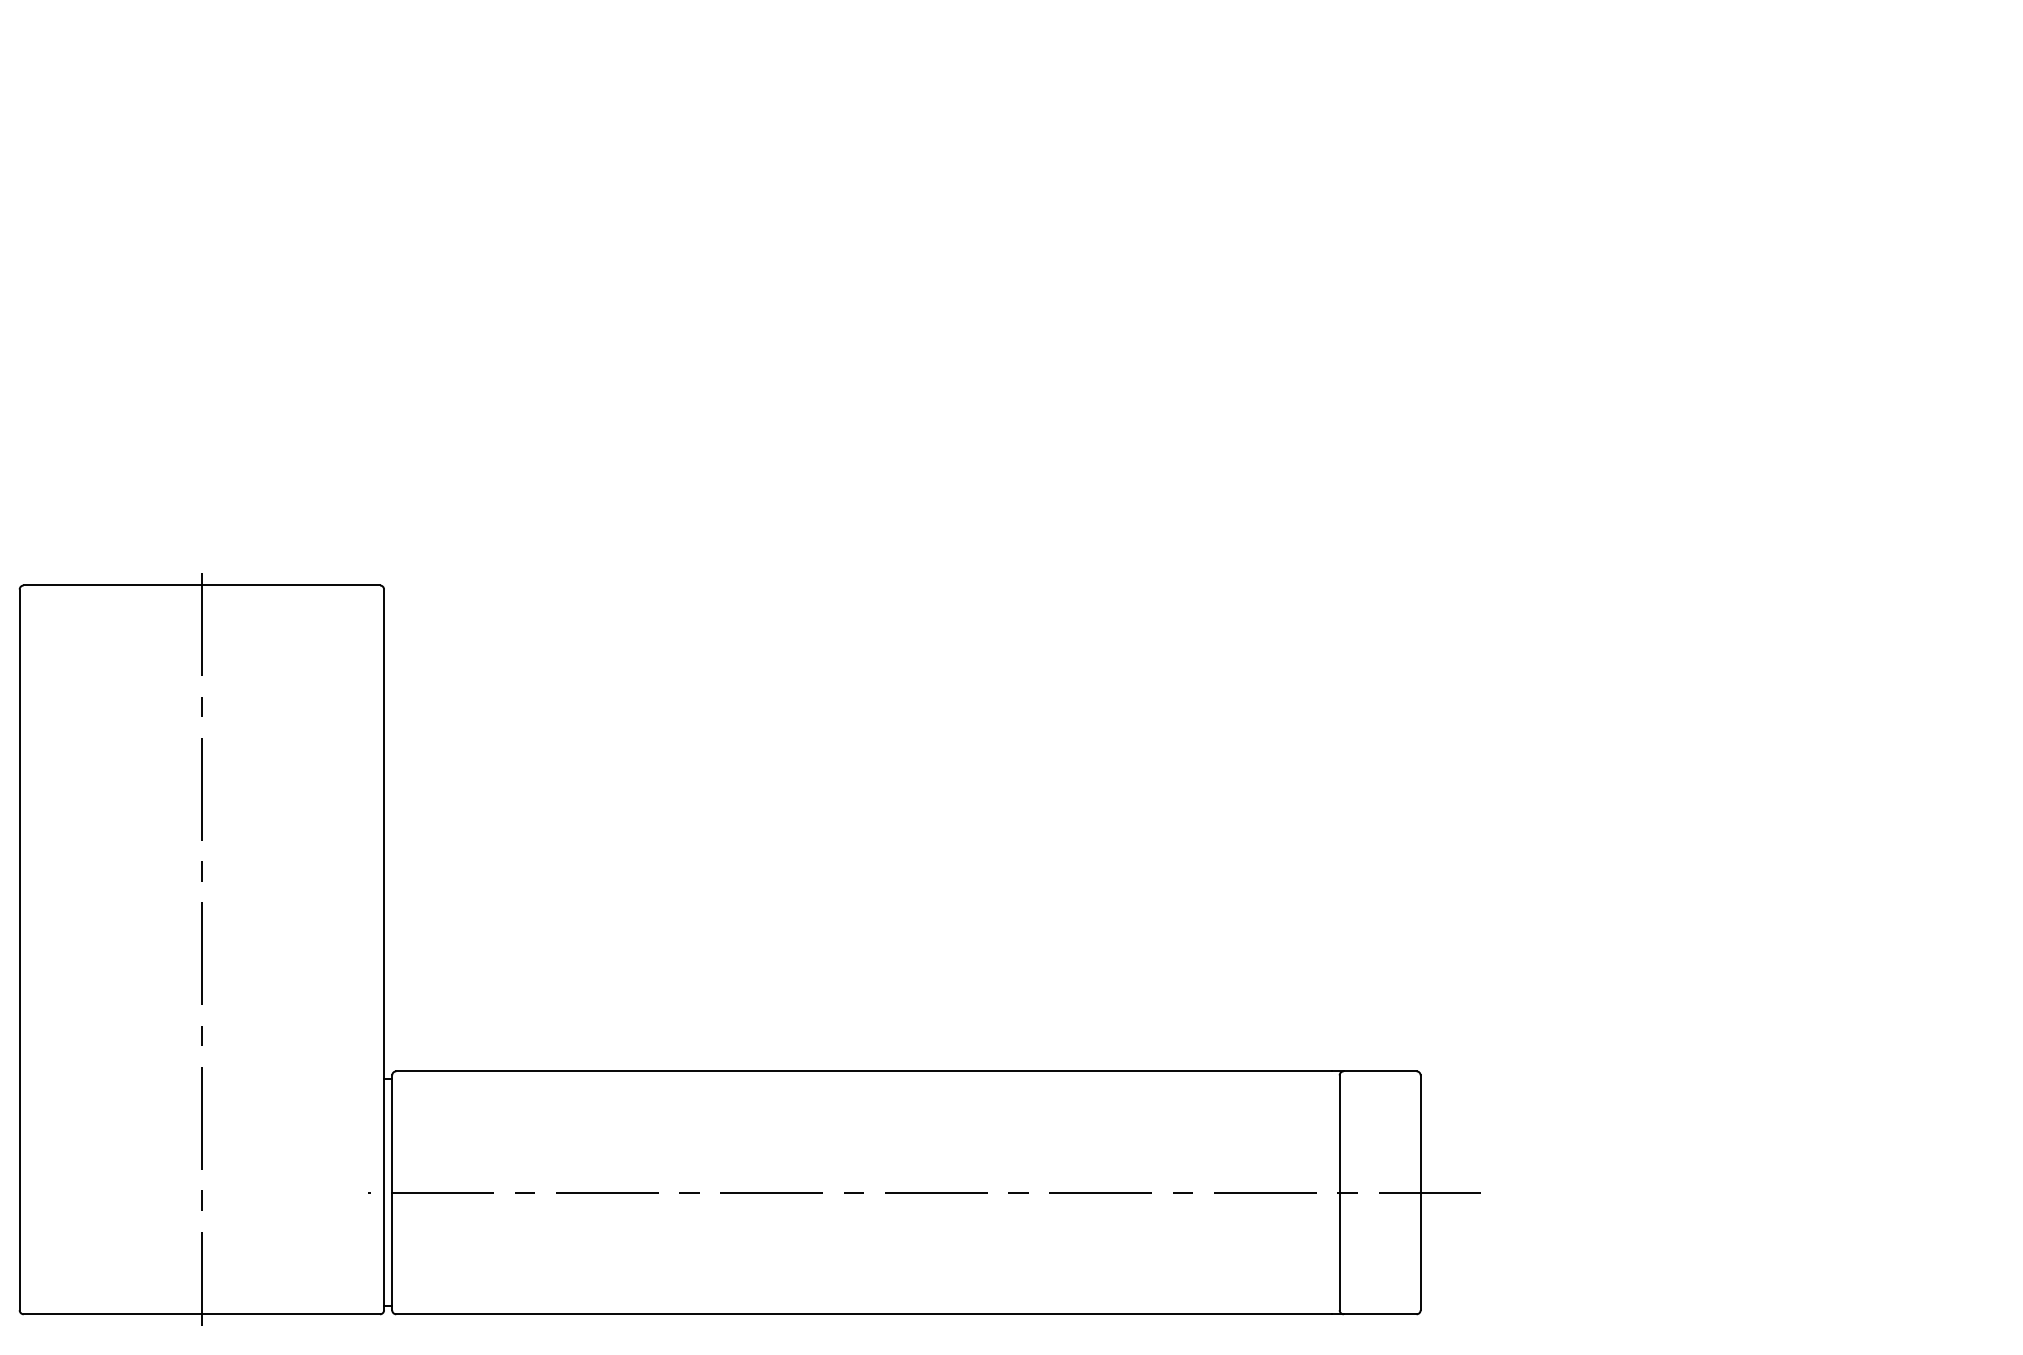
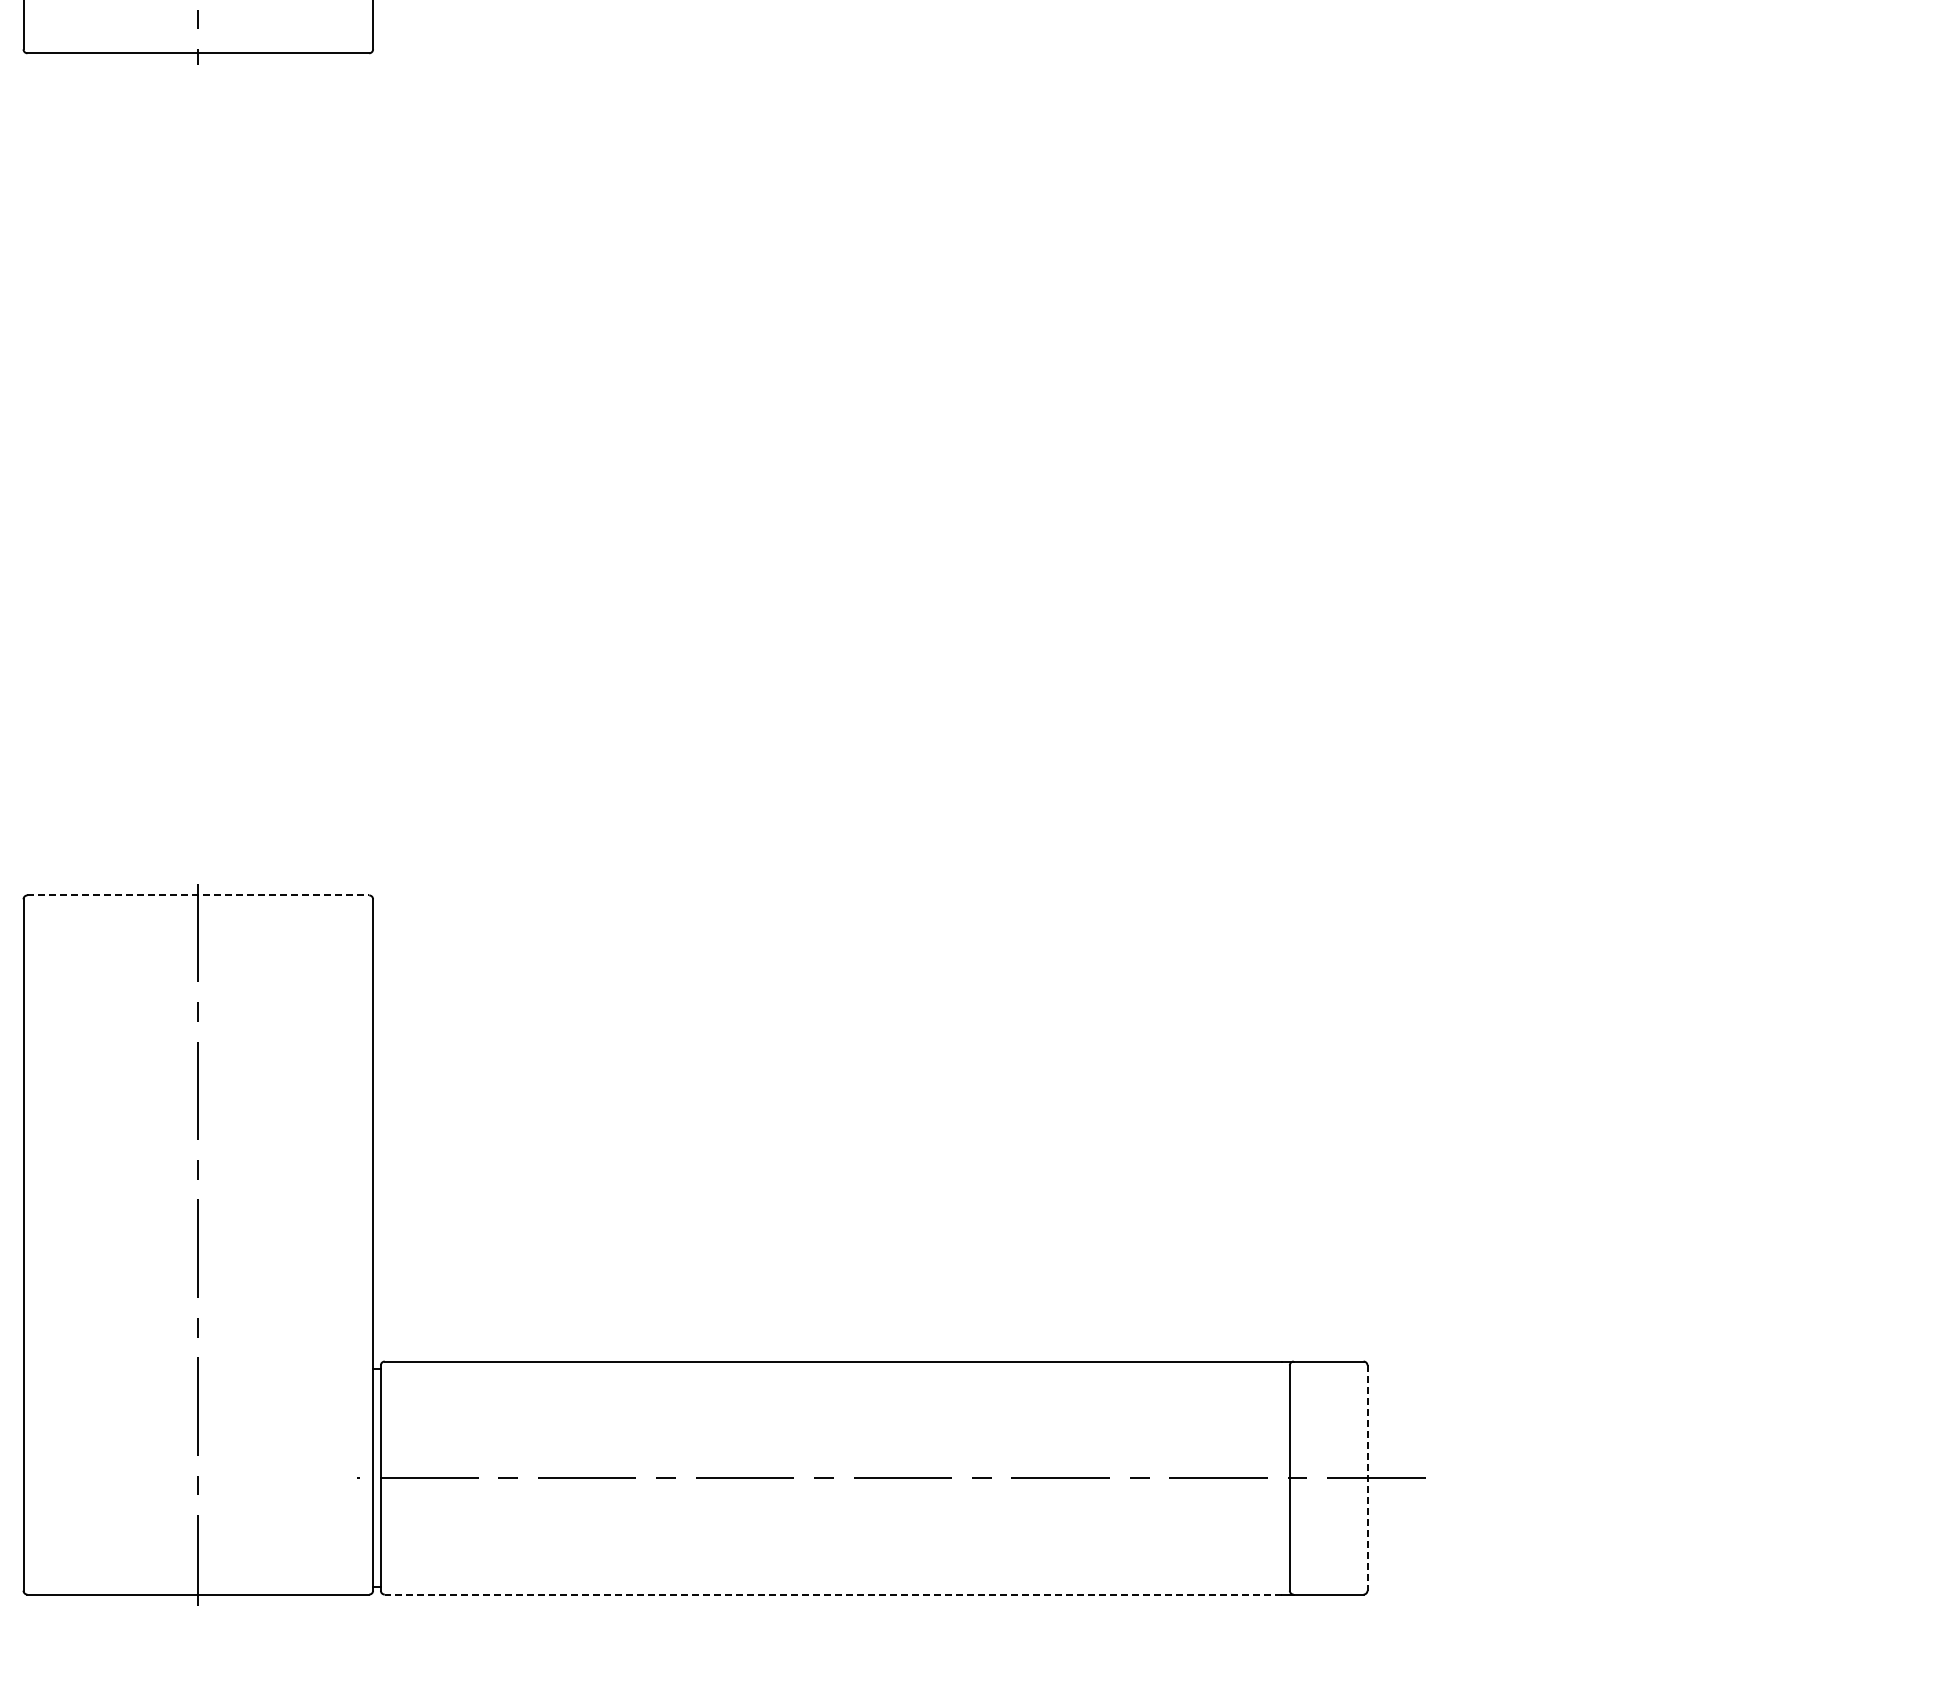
line: (202, 585) -> (198, 895), solid -> dashed
line: (1420, 1193) -> (1367, 1478), solid -> dashed
line: (864, 1314) -> (833, 1594), solid -> dashed

